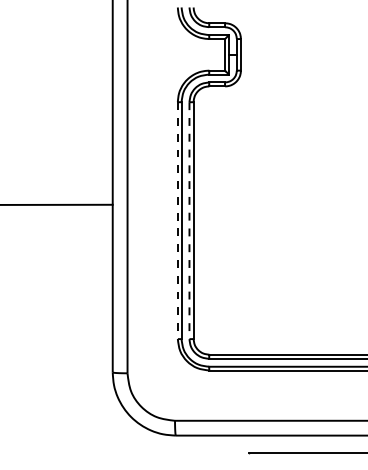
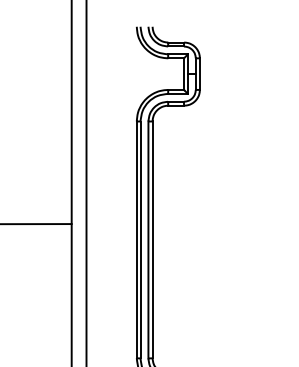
line: (177, 221) -> (136, 240), dashed -> solid
line: (189, 221) -> (148, 240), dashed -> solid

